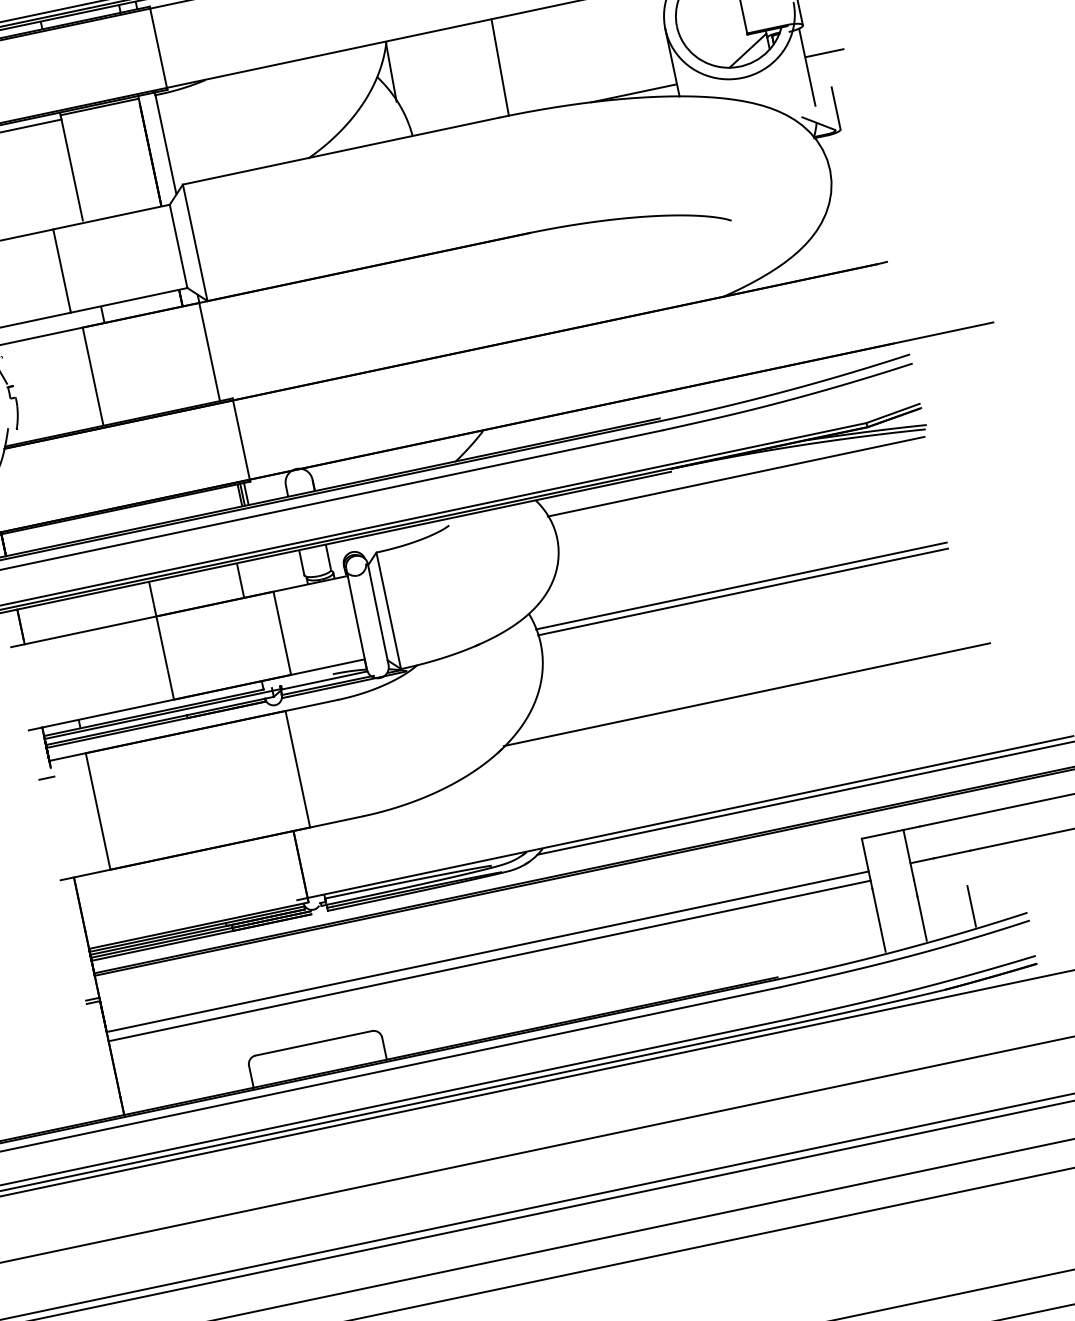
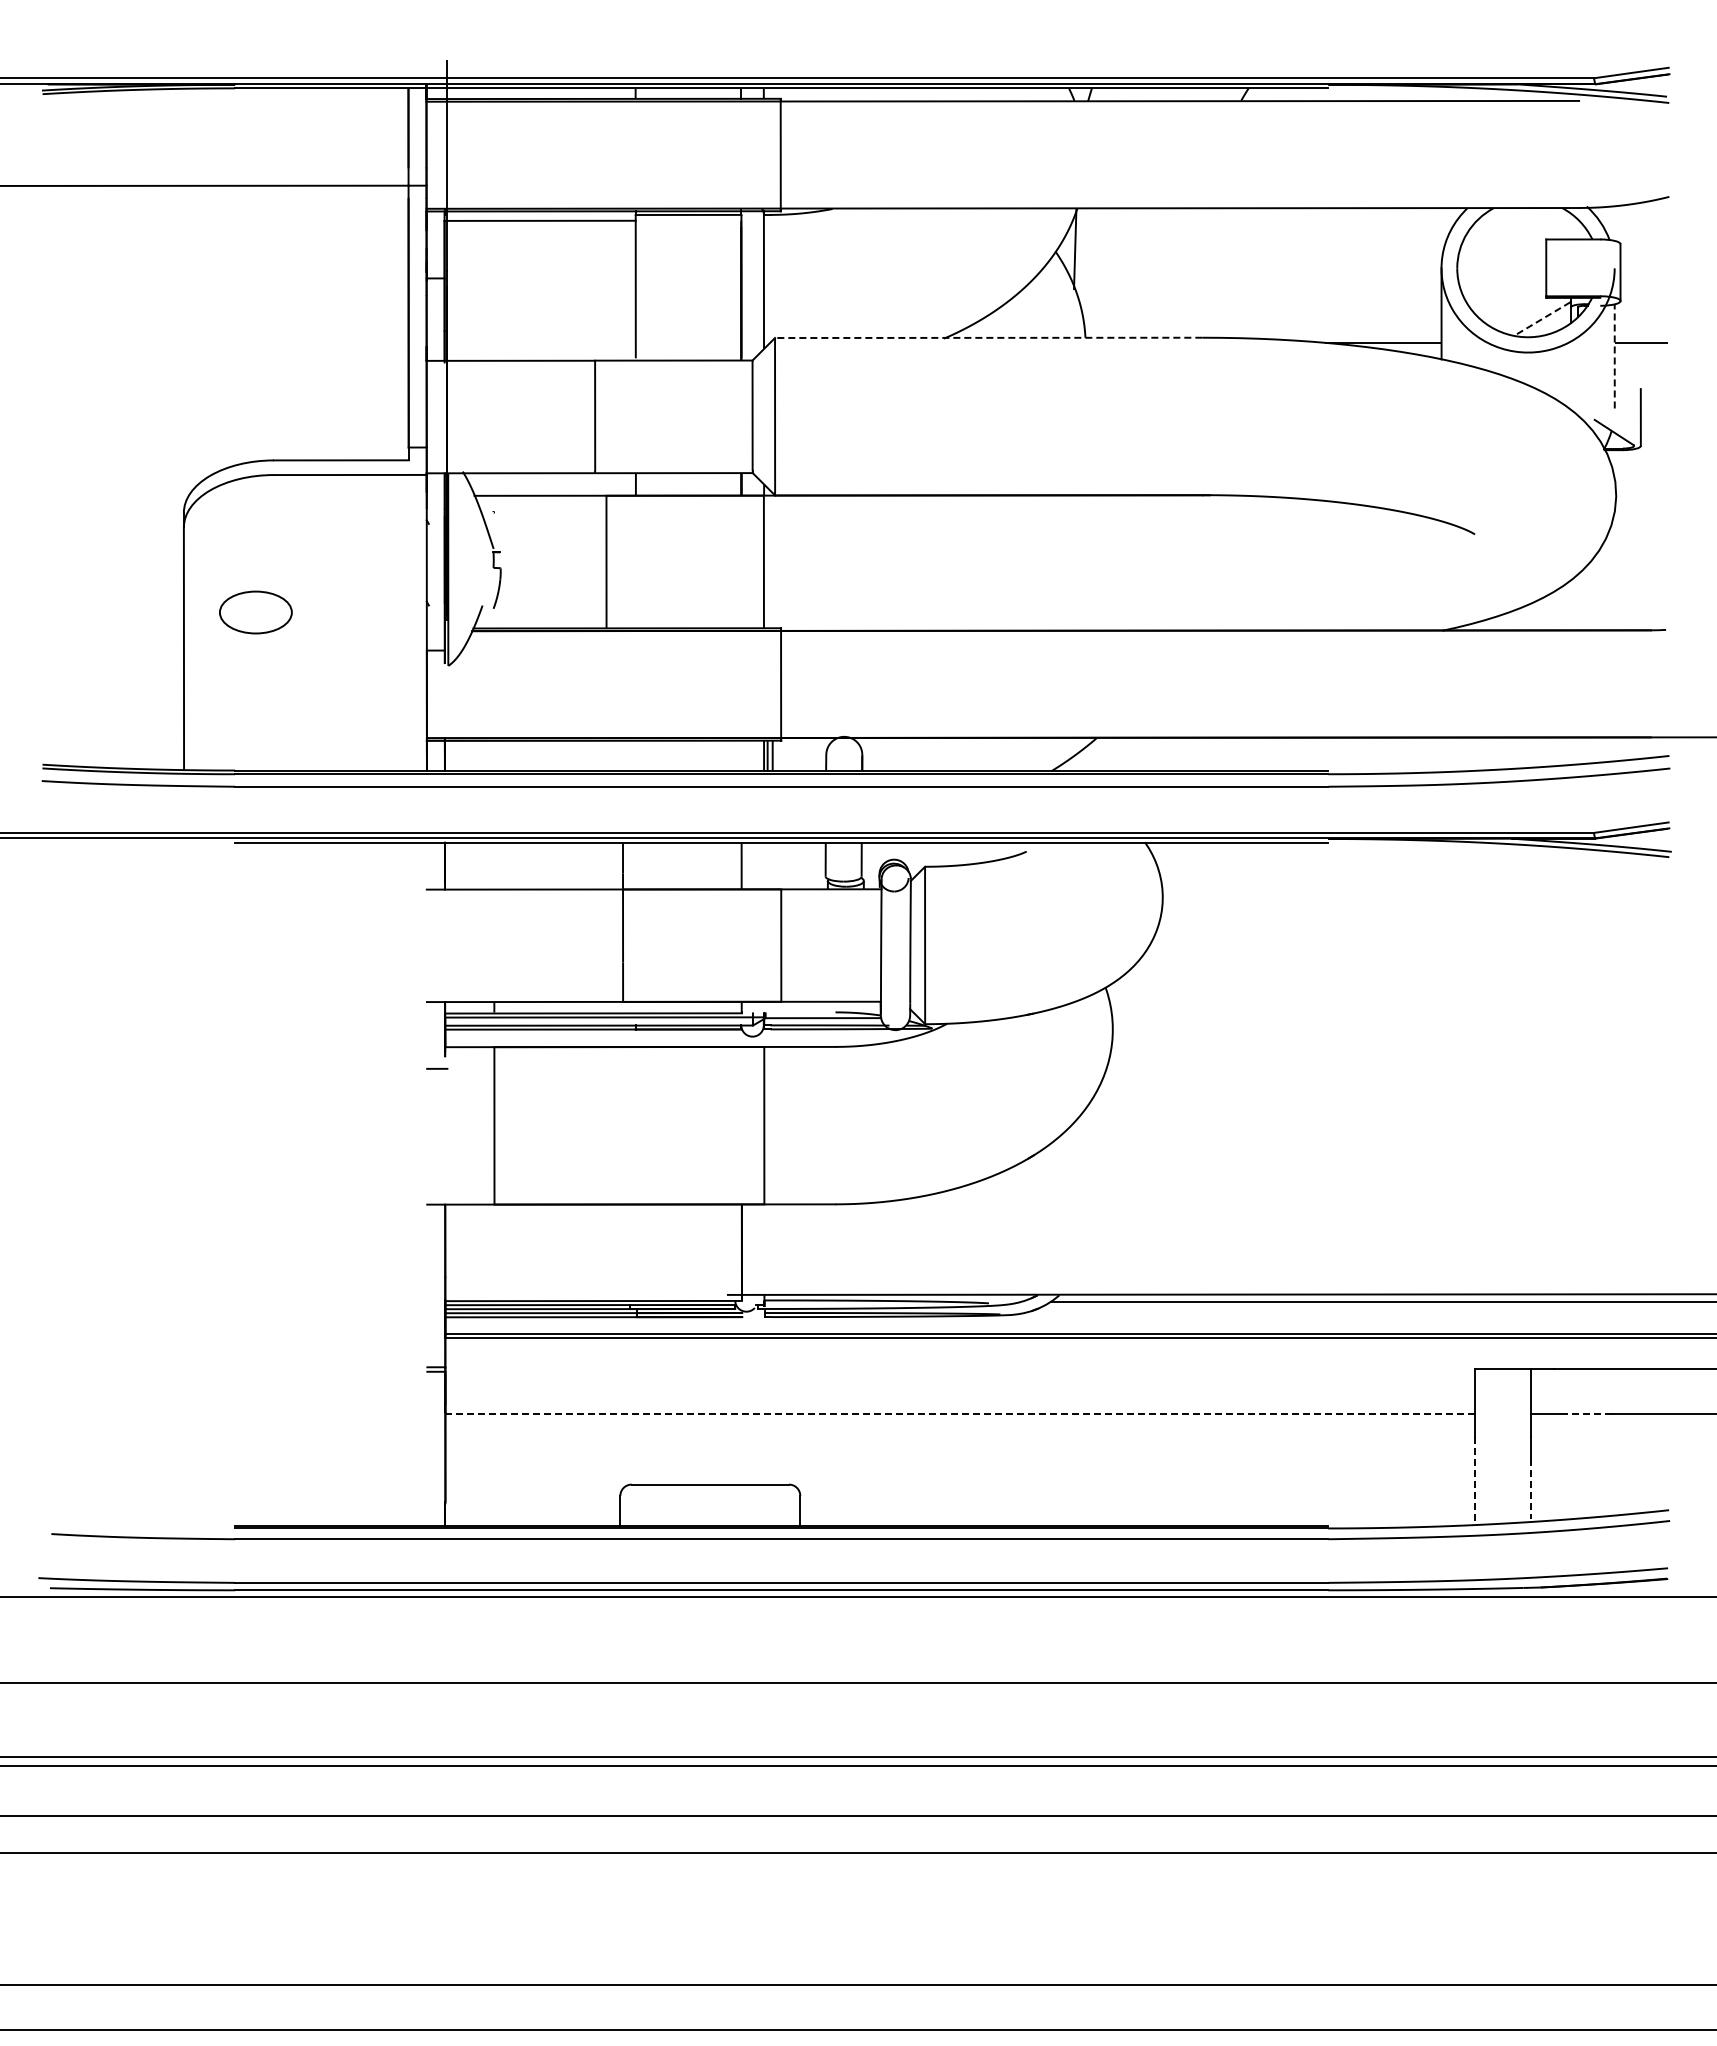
line: (748, 51) -> (1542, 319), solid -> dashed
line: (806, 66) -> (1614, 355), solid -> dashed
line: (500, 67) -> (1217, 272), removed
line: (340, 150) -> (988, 337), solid -> dashed
line: (735, 476) -> (1410, 866), removed
line: (740, 586) -> (1387, 1009), removed
line: (742, 591) -> (1388, 1017), removed
line: (746, 694) -> (1365, 1151), removed
line: (952, 854) -> (1587, 1414), solid -> dashed
line: (971, 906) -> (1598, 1486), removed
line: (922, 918) -> (1531, 1489), solid -> dashed
line: (878, 920) -> (1474, 1479), solid -> dashed
line: (487, 951) -> (960, 1413), solid -> dashed
line: (489, 961) -> (959, 1426), removed

